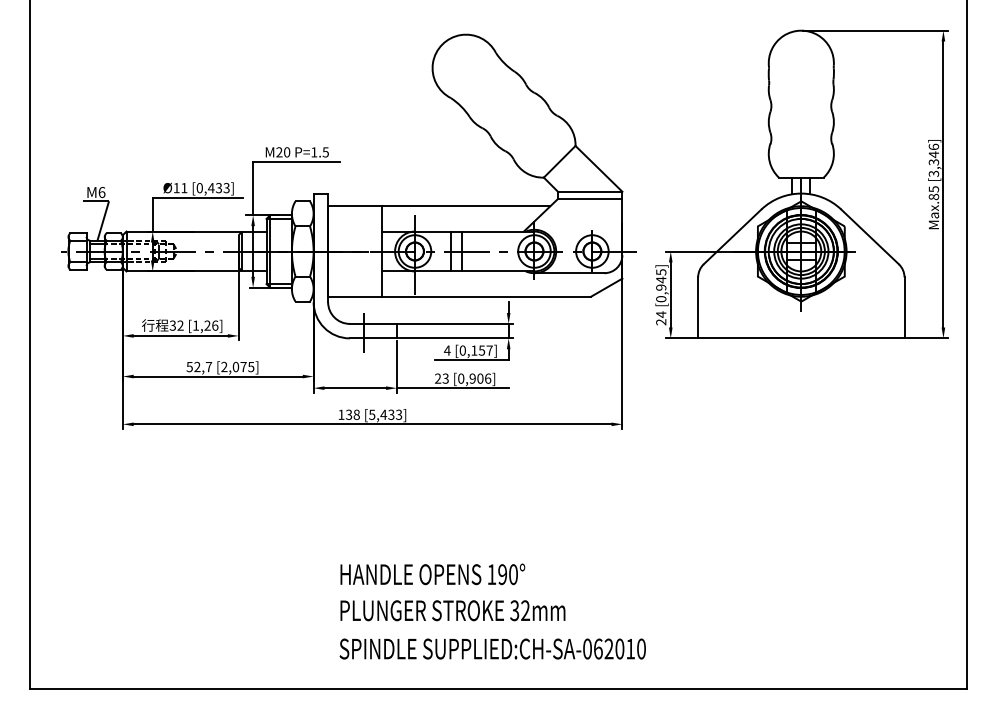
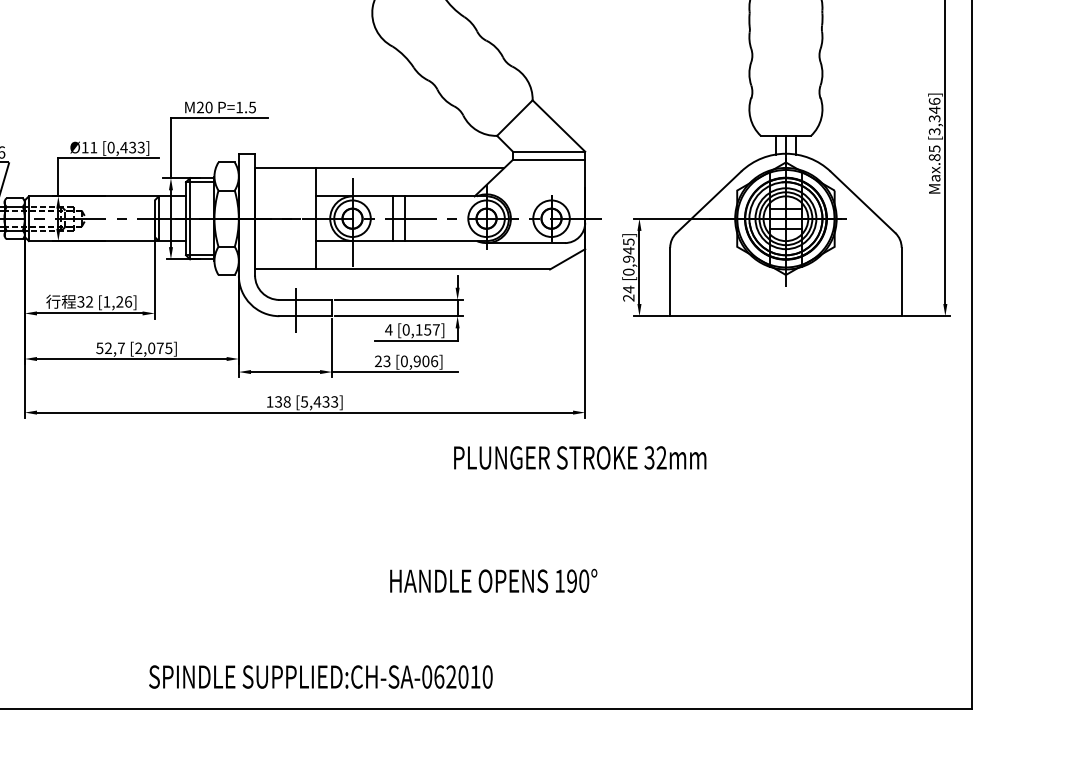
text: (432, 574) -> (493, 581), moved
text: (452, 610) -> (579, 457), moved
text: (492, 648) -> (320, 676), moved

